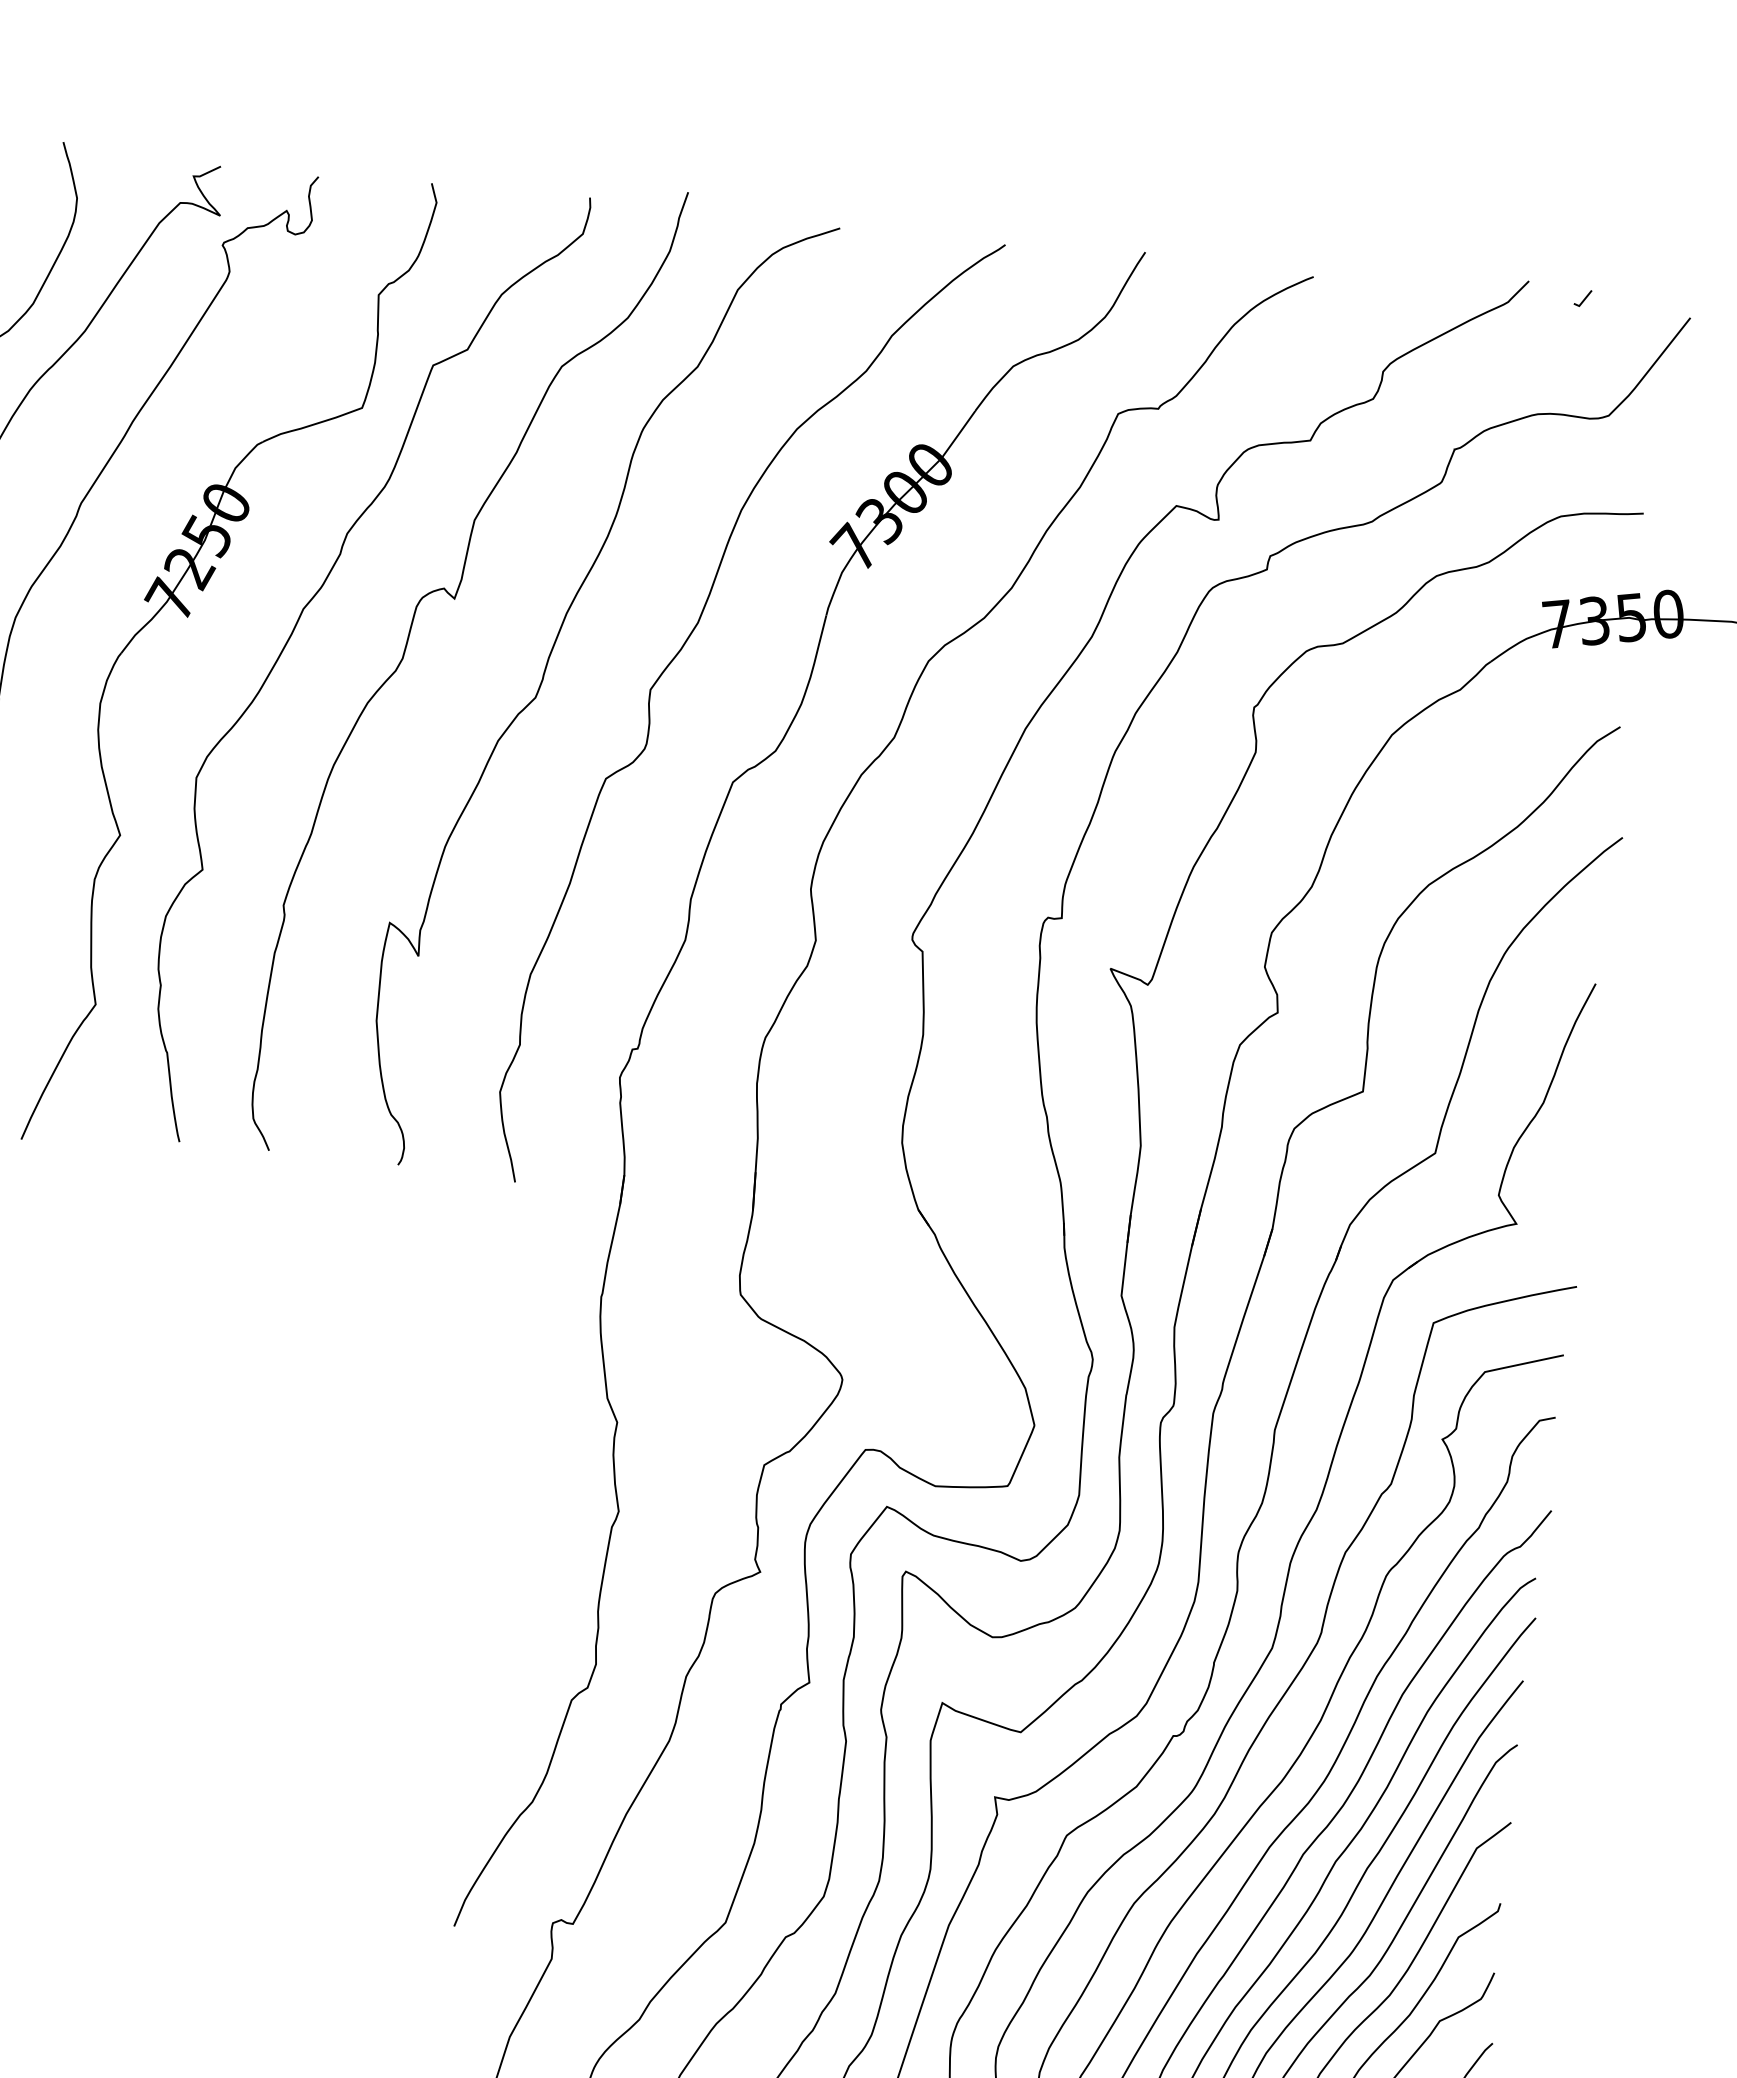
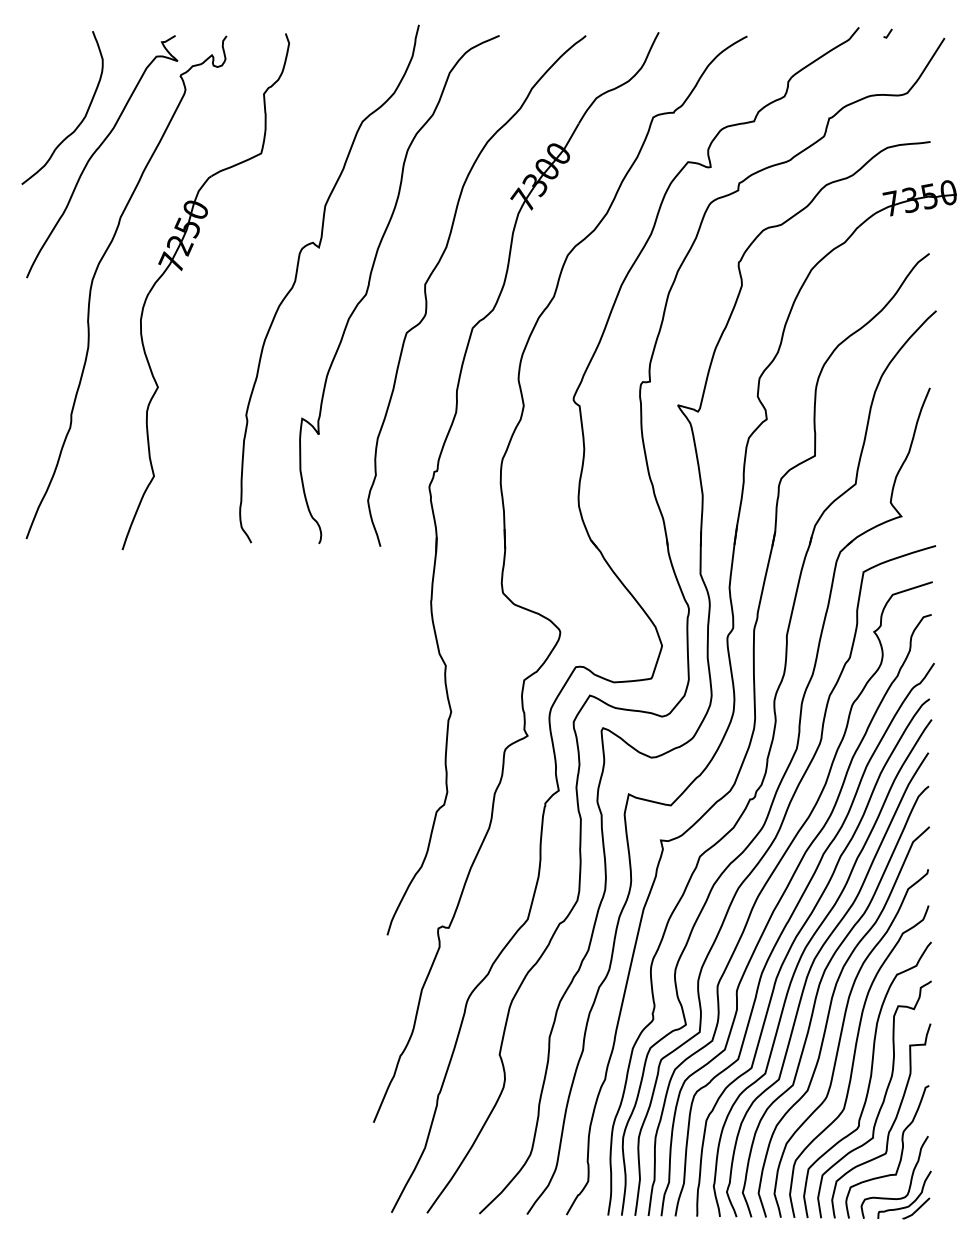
curve: (293, 634) -> (237, 274), removed

